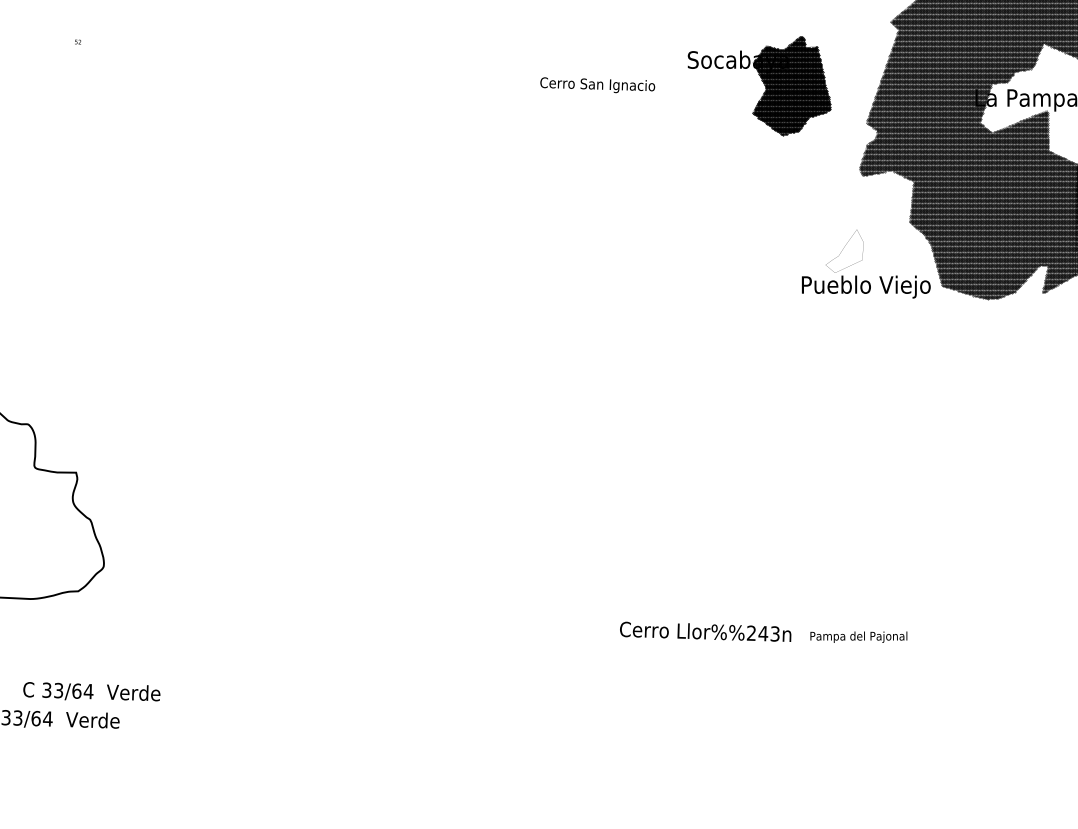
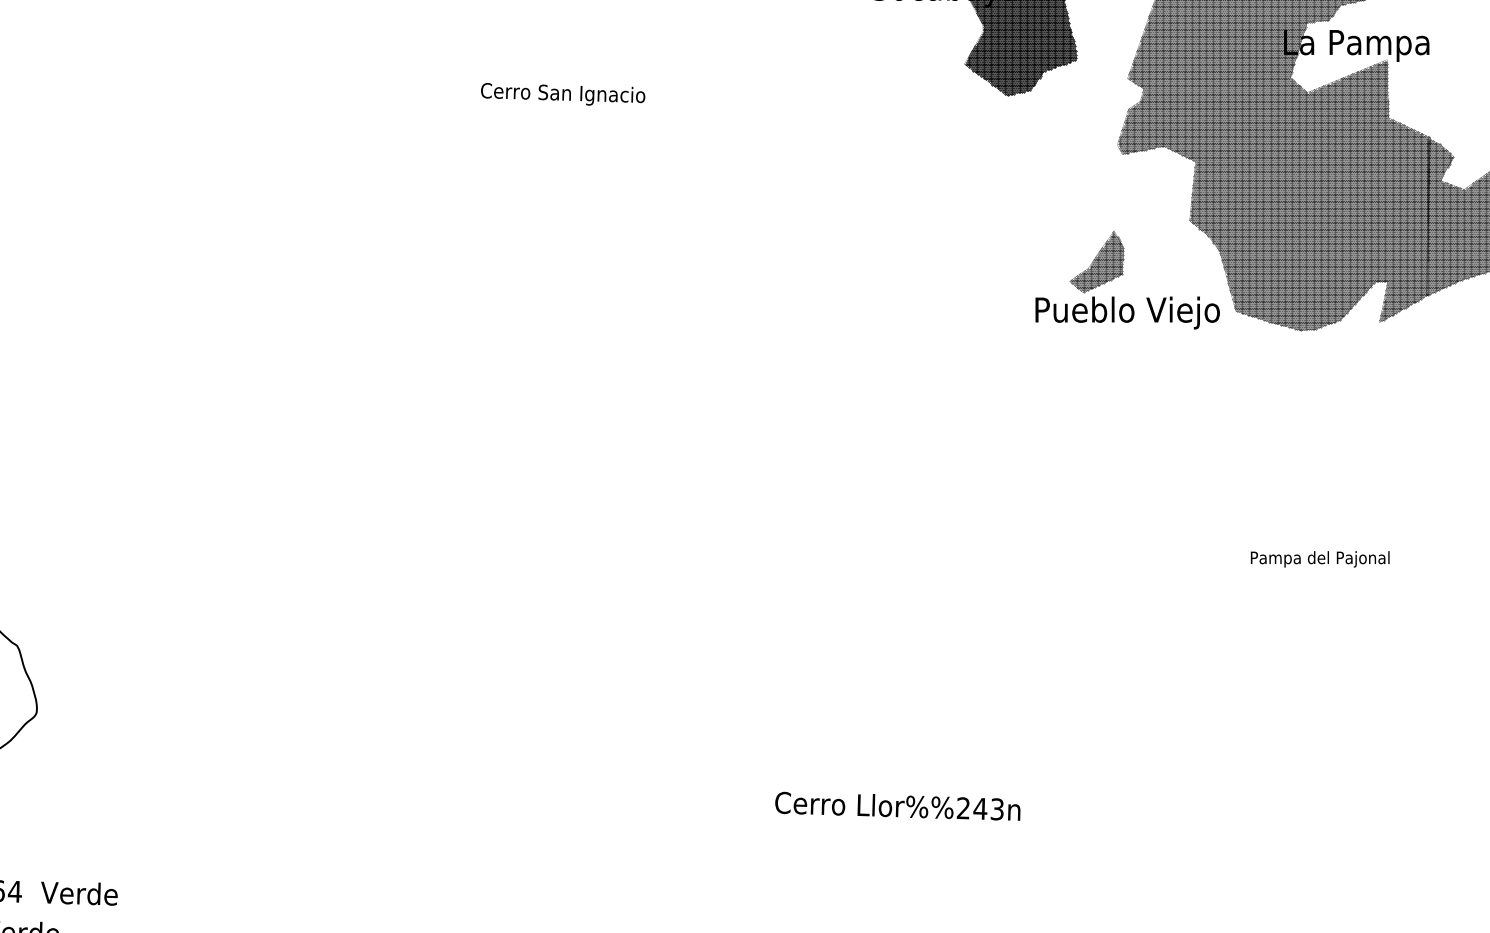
text: (597, 85) -> (562, 94), moved
hatch: (844, 251) -> (1096, 262), added
text: (858, 636) -> (1319, 558), moved

